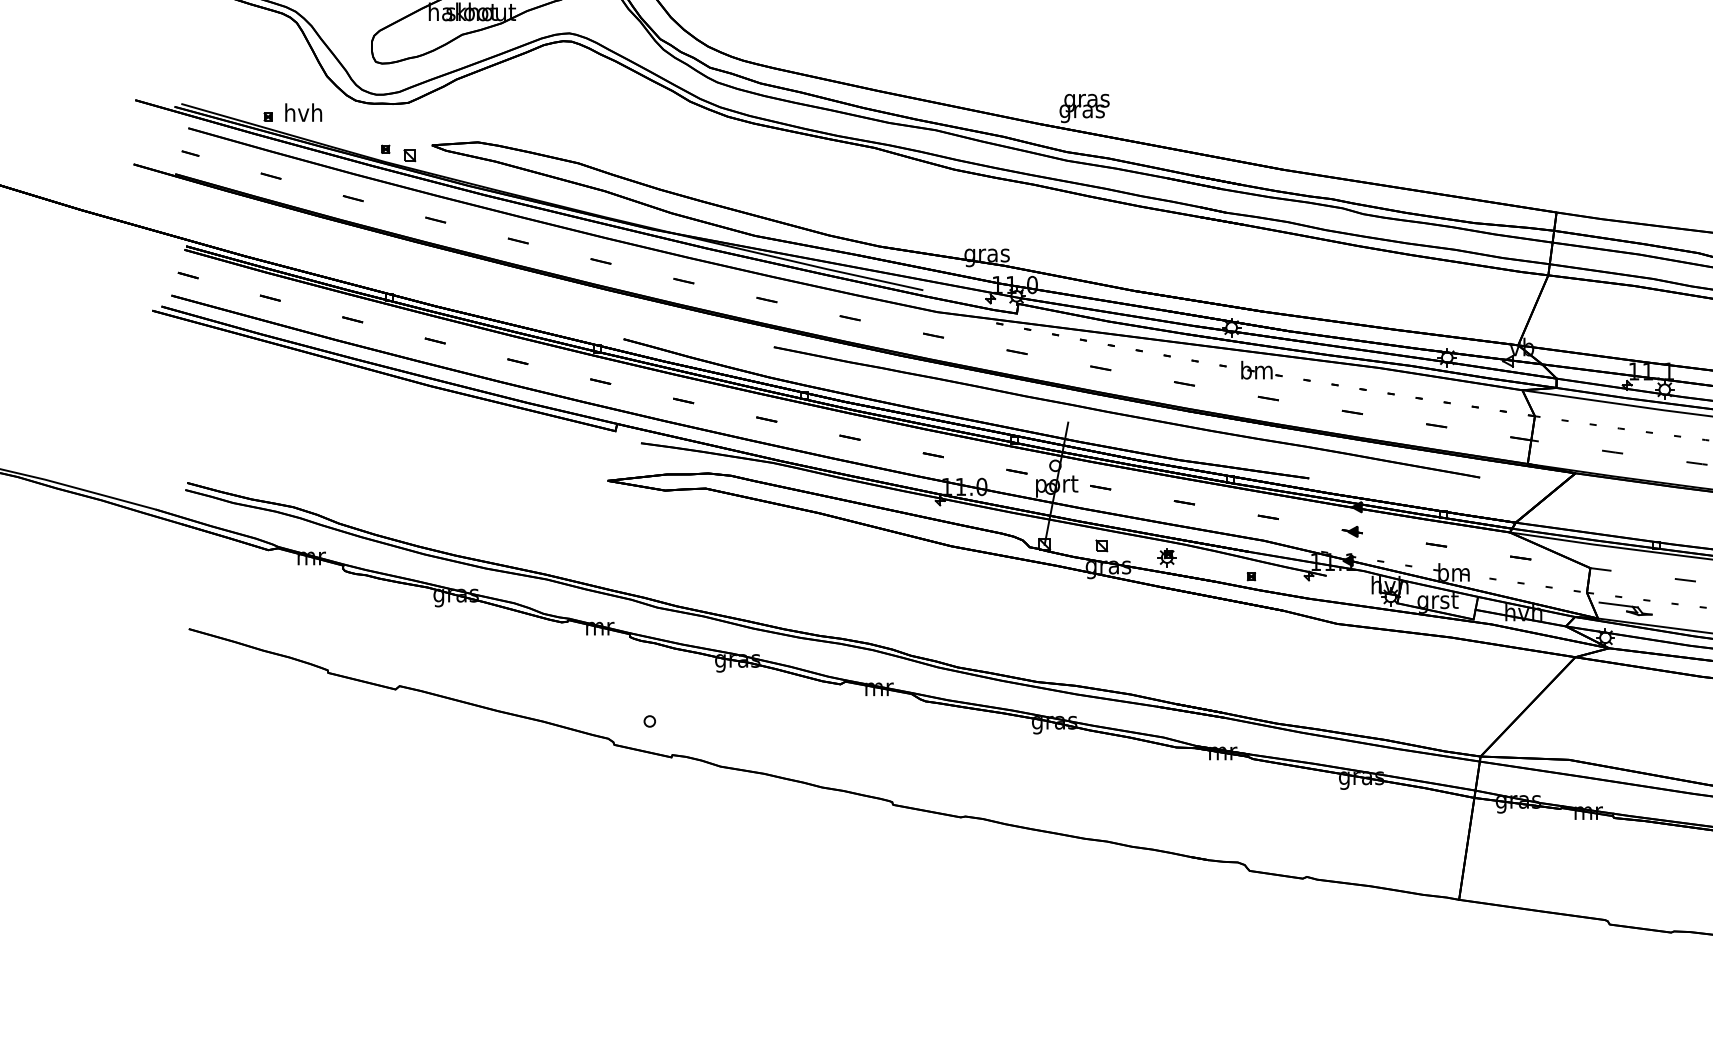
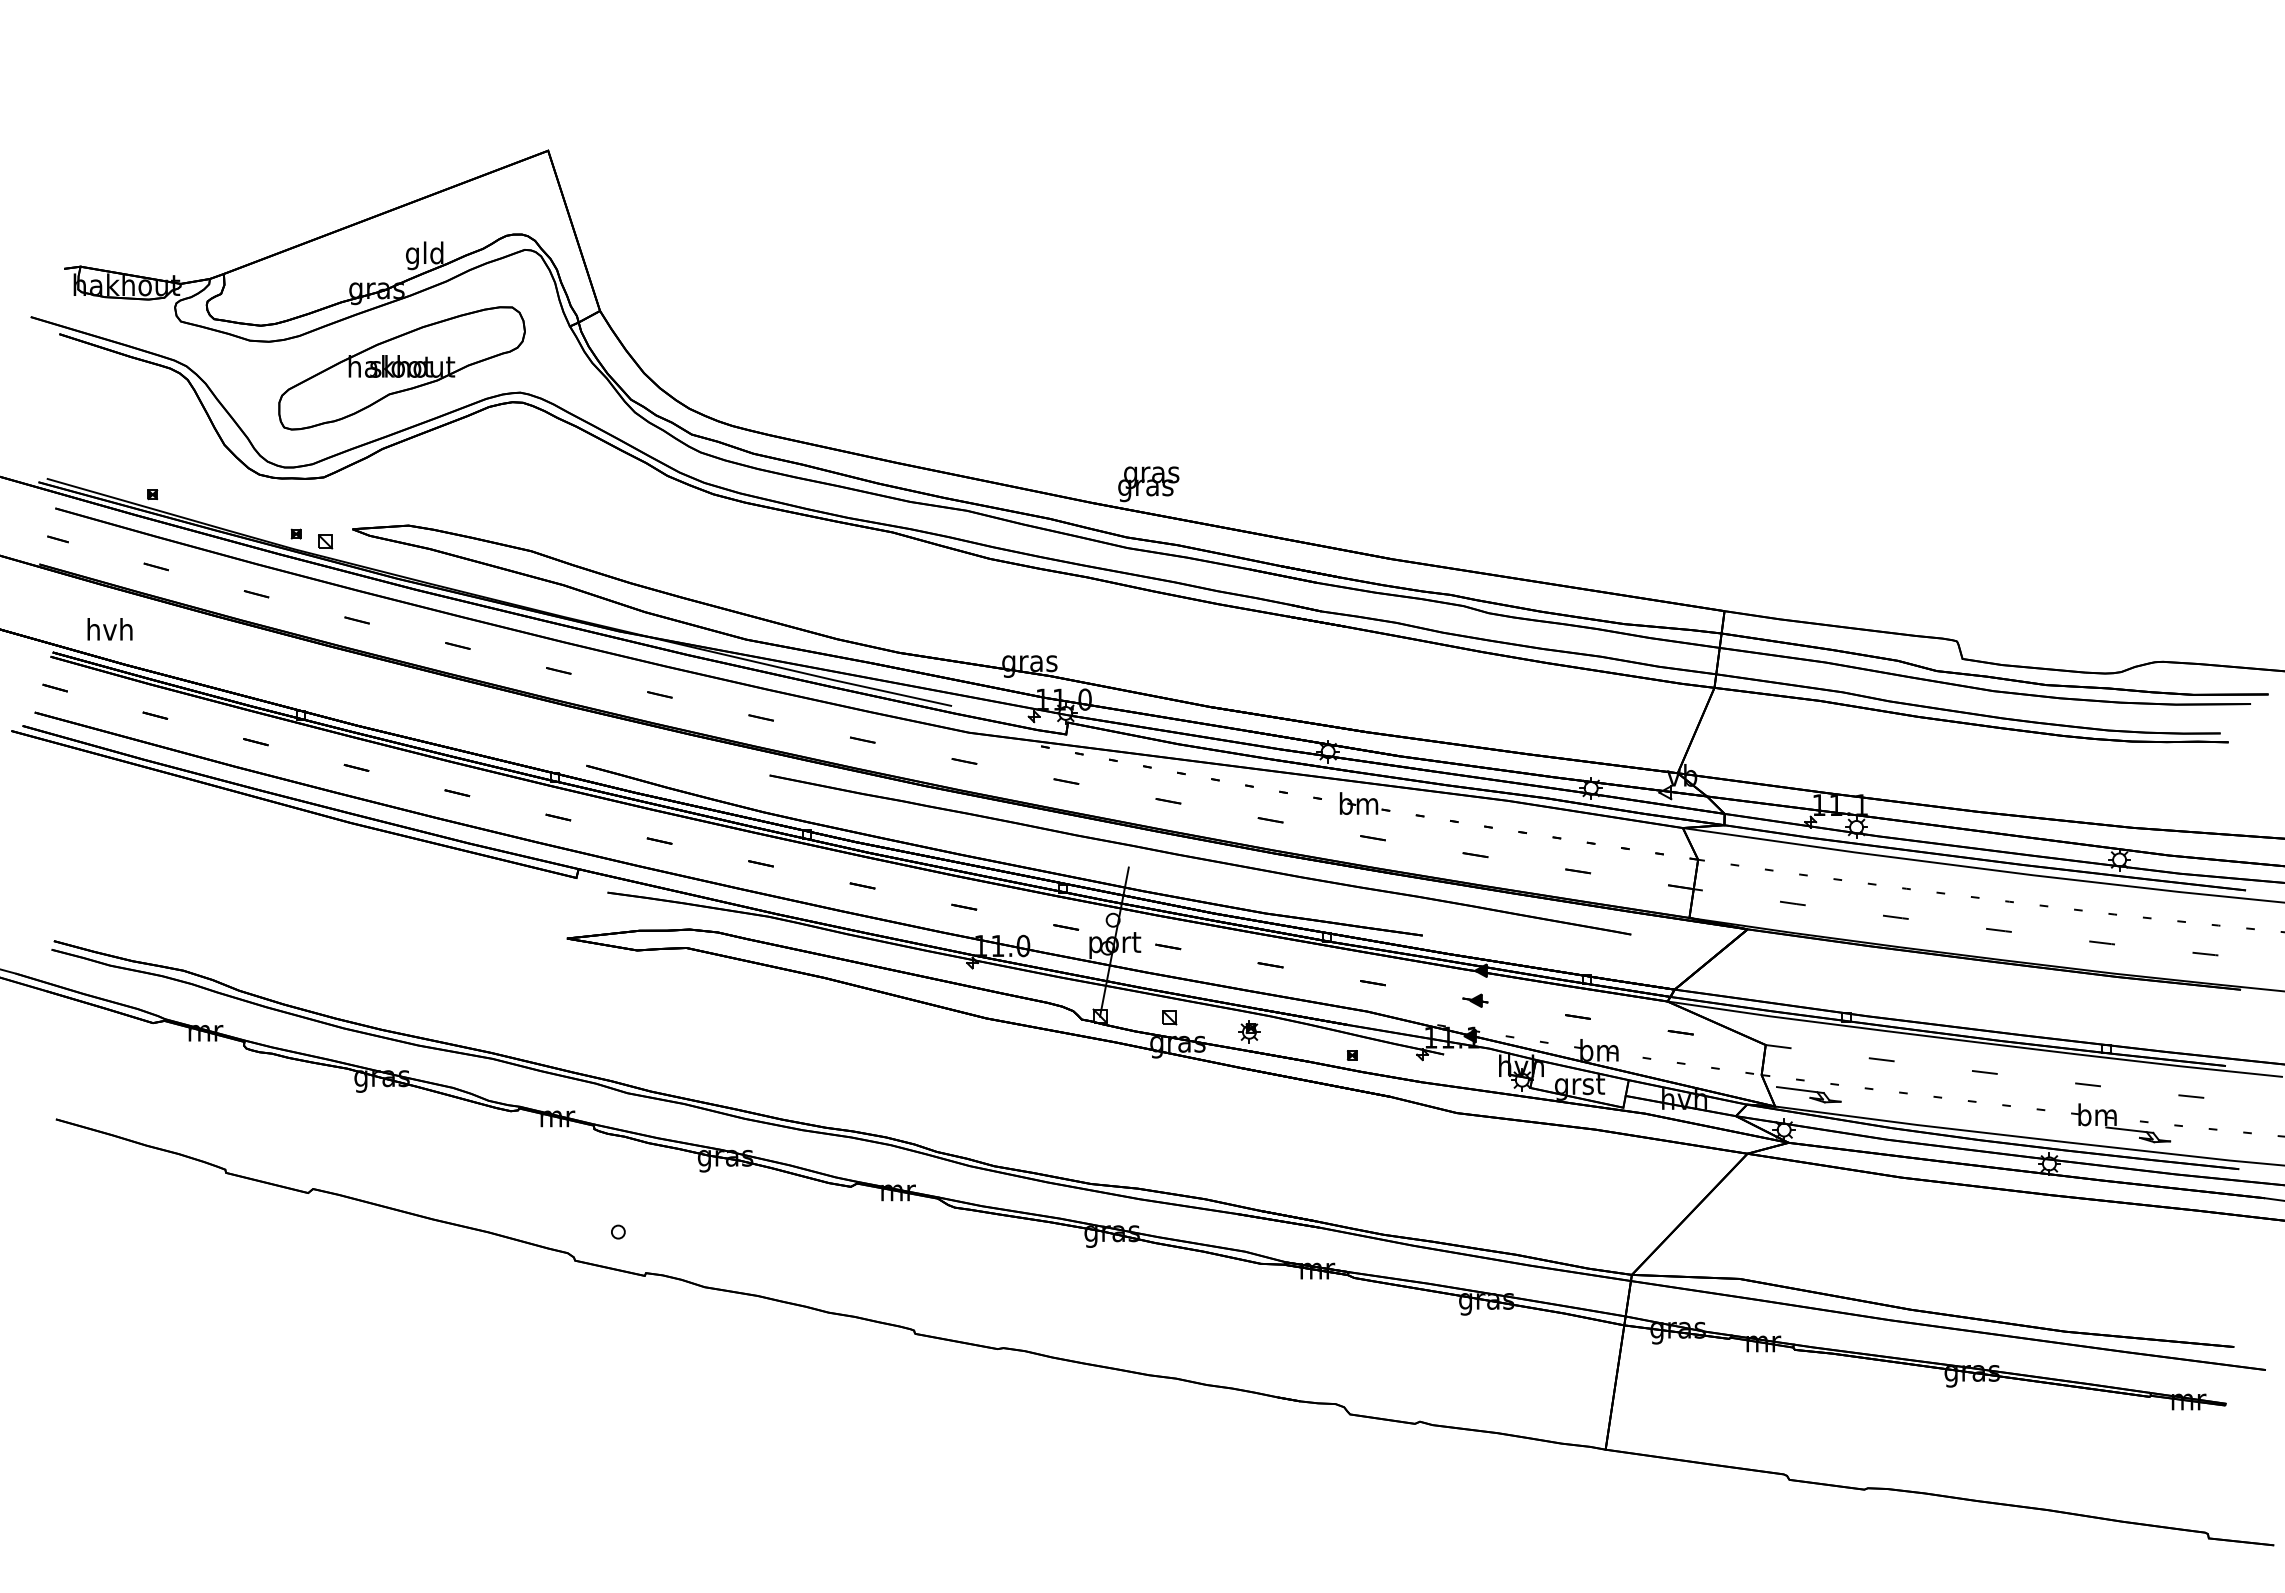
text: (303, 112) -> (109, 629), moved

